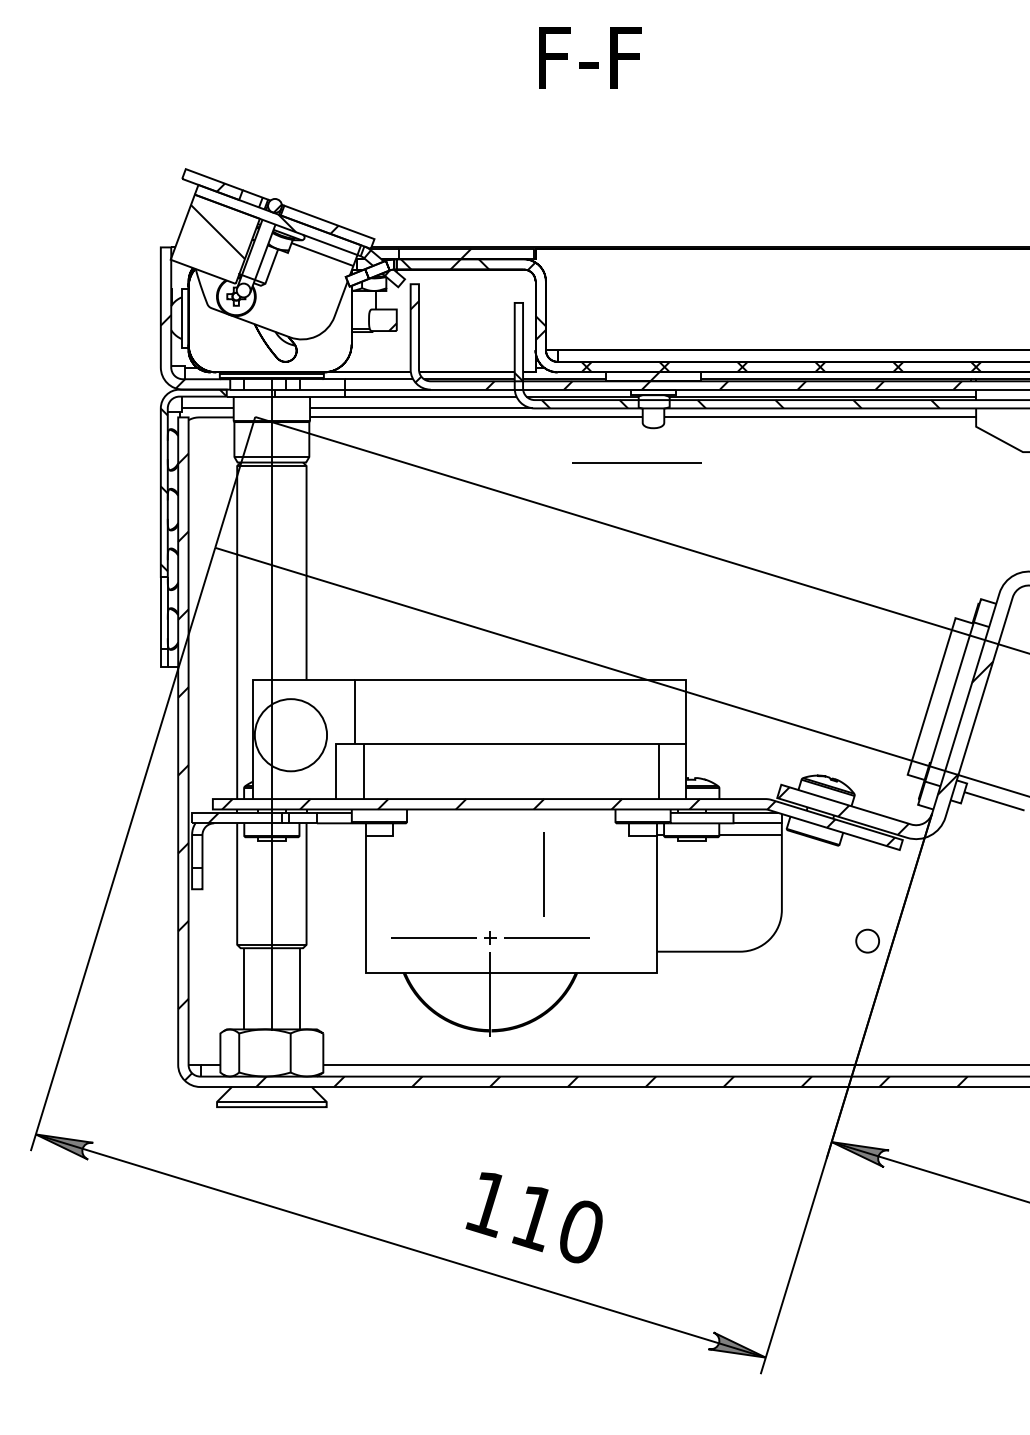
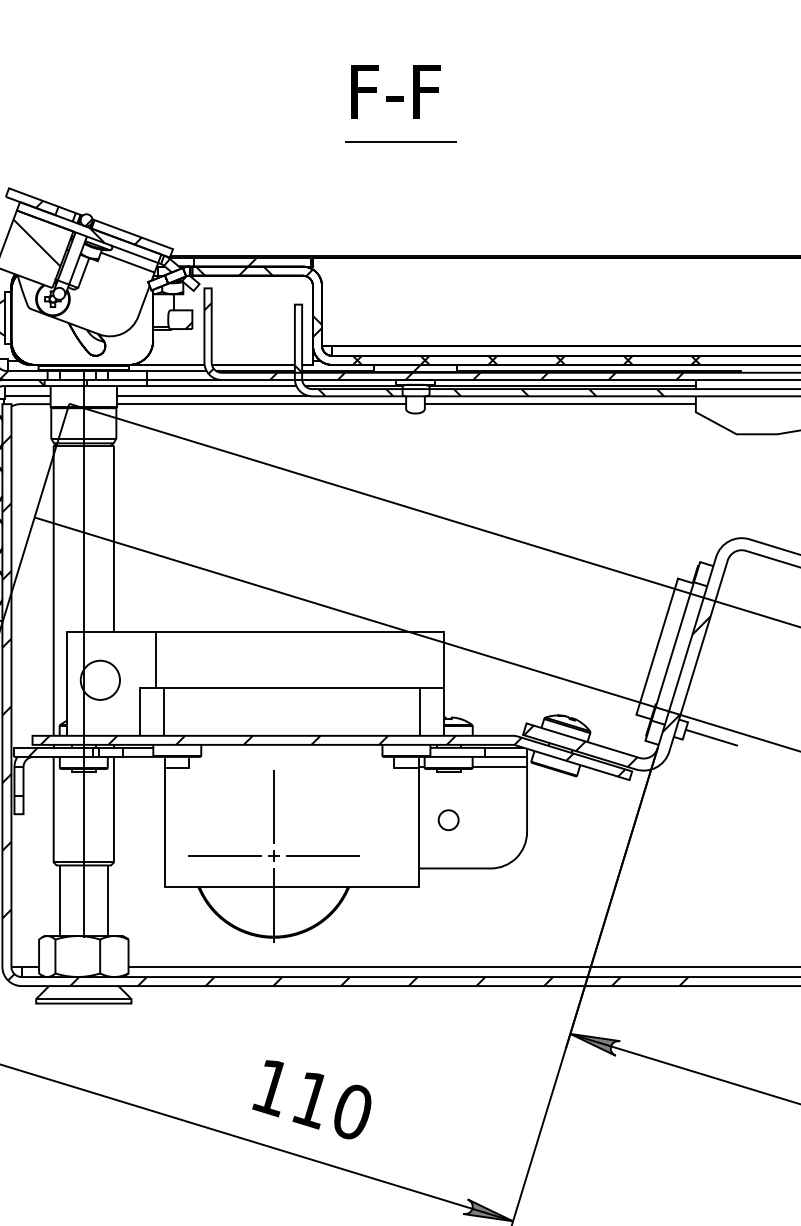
text: (590, 57) -> (396, 91), moved
line: (636, 462) -> (400, 141), moved
circle: (290, 734) -> (100, 679), size x0.62
line: (543, 874) -> (272, 807), moved
circle: (867, 940) -> (448, 819), moved

